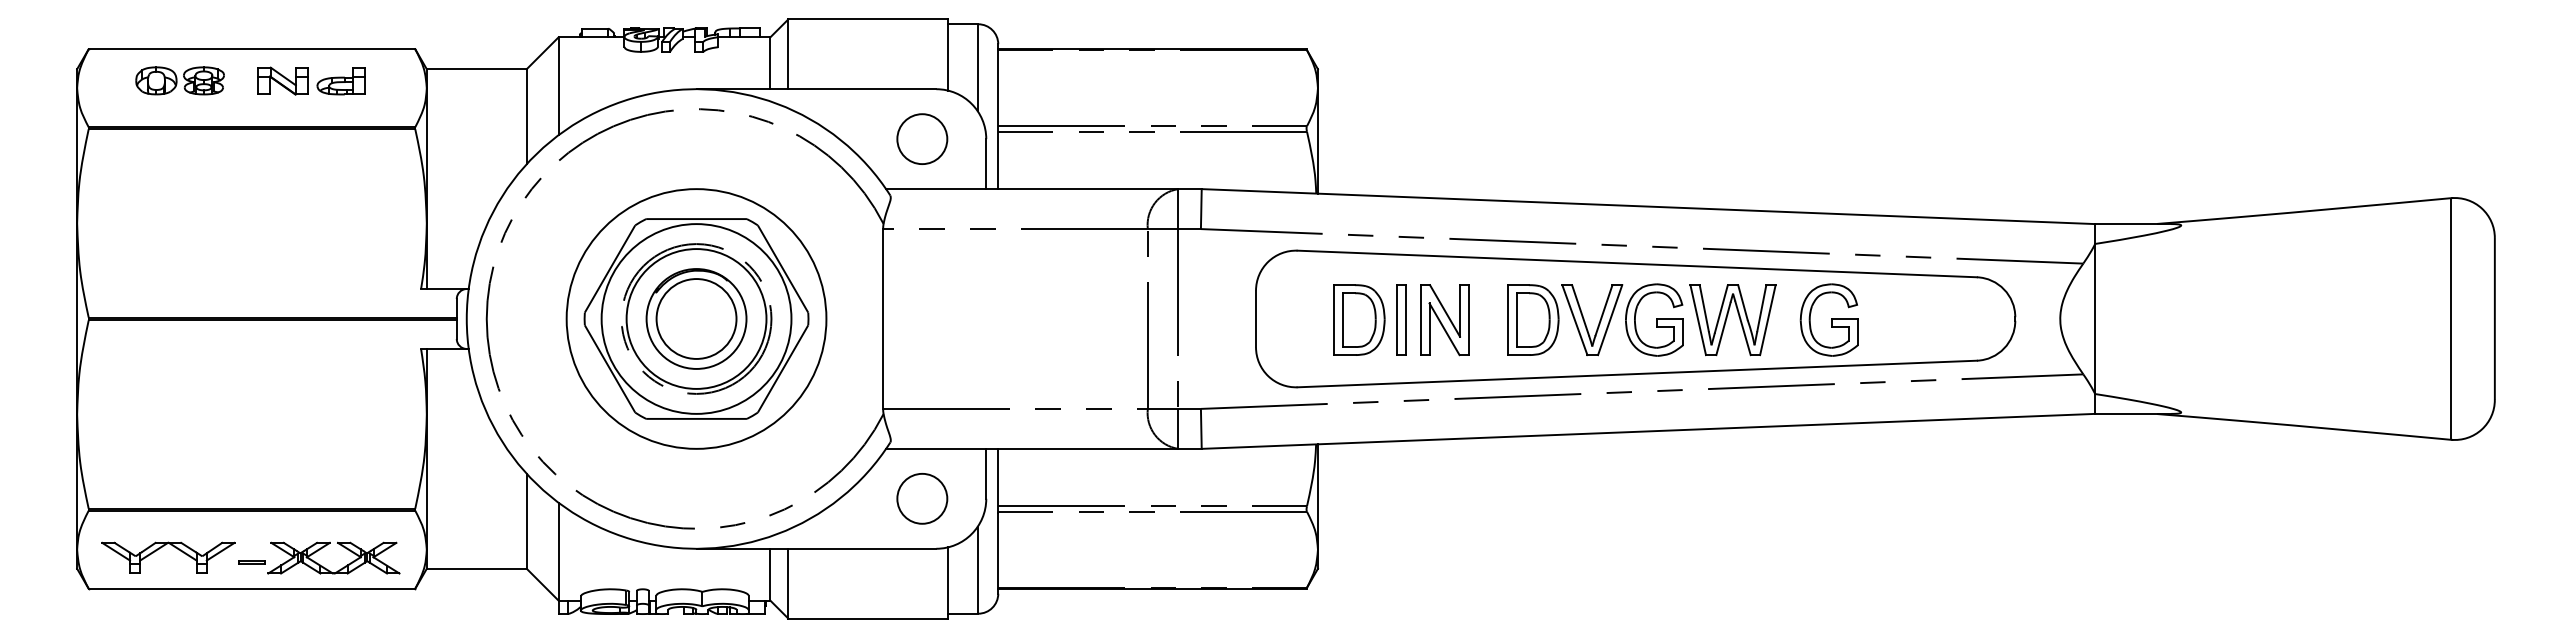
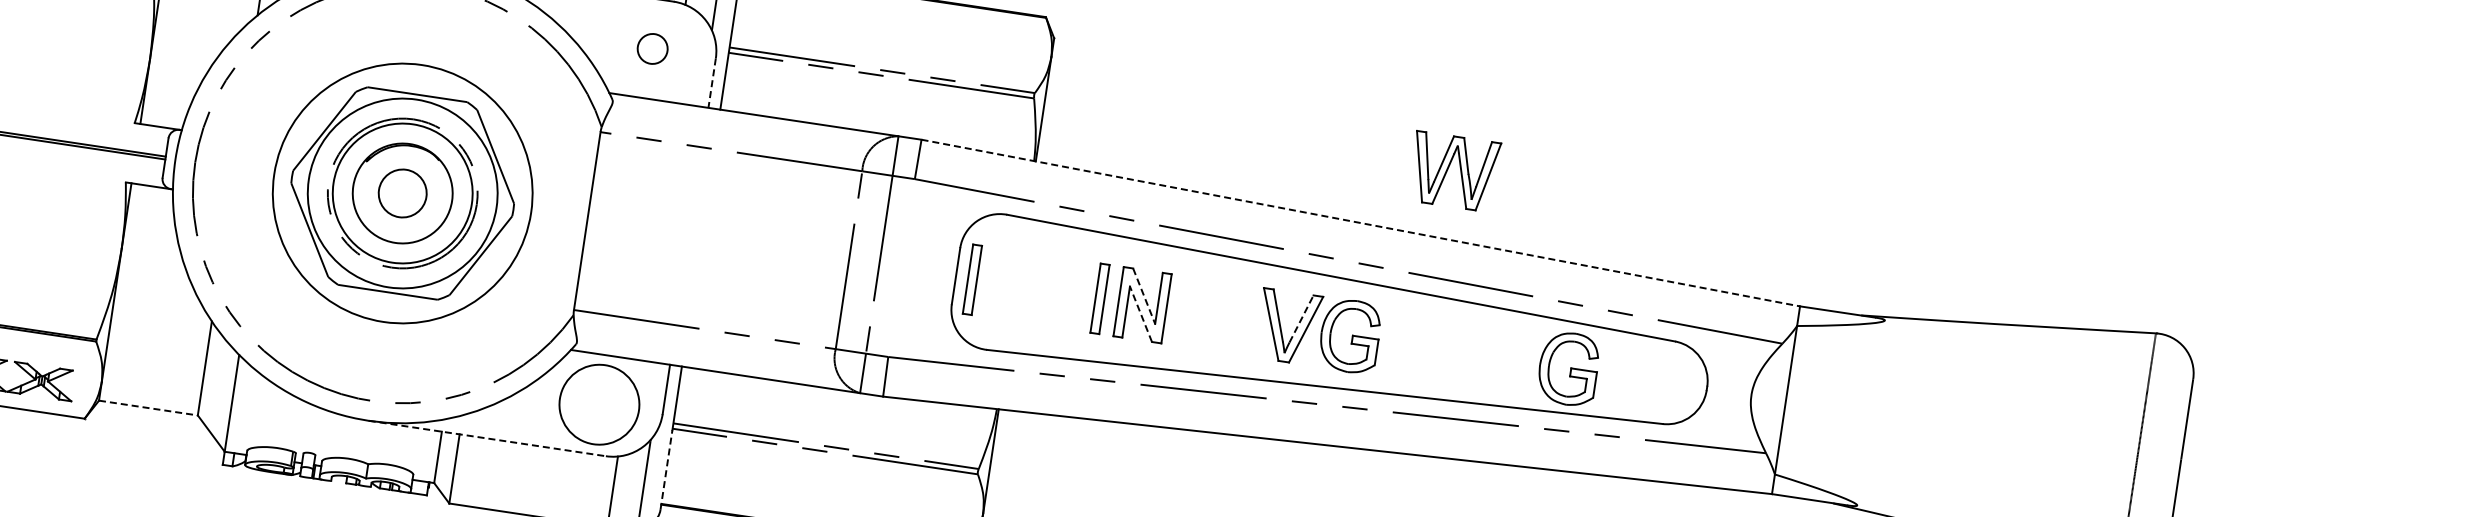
circle: (922, 138) -> (652, 48), size x0.6
line: (986, 164) -> (712, 83), solid -> dashed
line: (1648, 206) -> (1360, 222), solid -> dashed
line: (1604, 309) -> (1302, 318), solid -> dashed
line: (1445, 310) -> (1144, 295), solid -> dashed
circle: (696, 318) -> (402, 193), size x0.6
part: (1272, 319) -> (972, 279), added
part: (1359, 319) -> (1058, 291), removed
part: (1533, 319) -> (1230, 317), removed
part: (1828, 319) -> (1567, 368), moved
part: (1732, 320) -> (1453, 172), moved
line: (1444, 329) -> (1140, 314), solid -> dashed
circle: (922, 498) -> (599, 404), size x1.6
line: (816, 548) -> (487, 438), solid -> dashed
line: (998, 553) -> (666, 470), solid -> dashed
line: (476, 568) -> (148, 407), solid -> dashed

